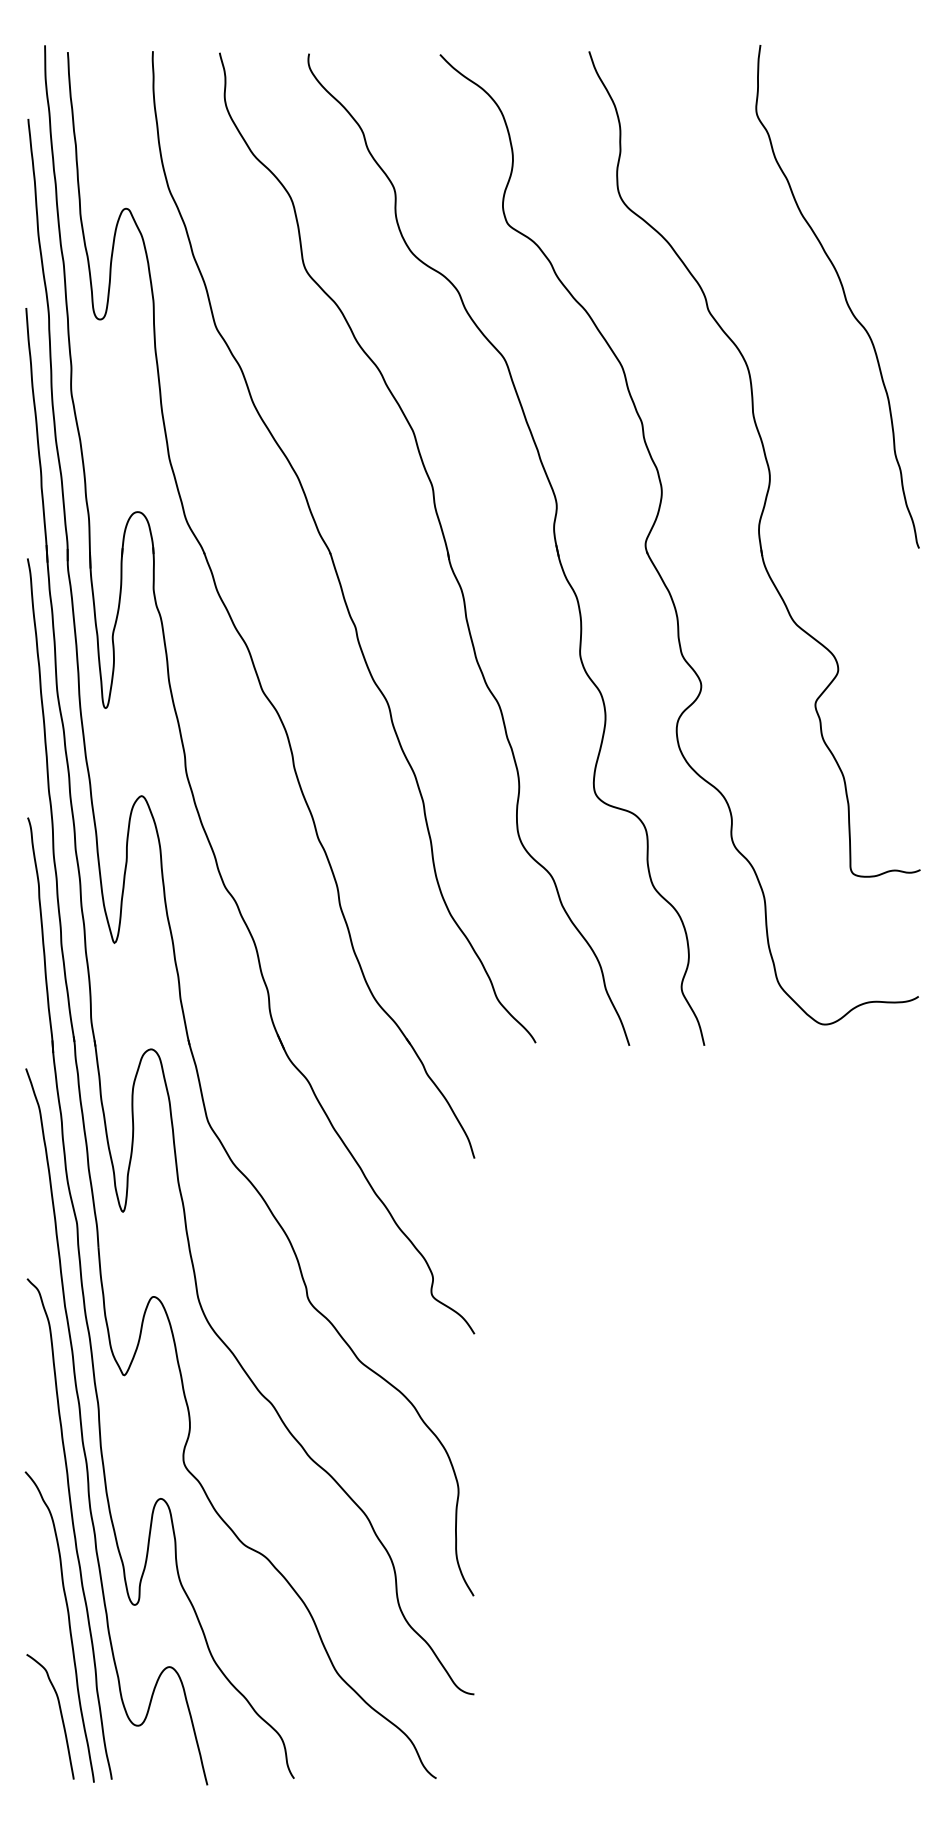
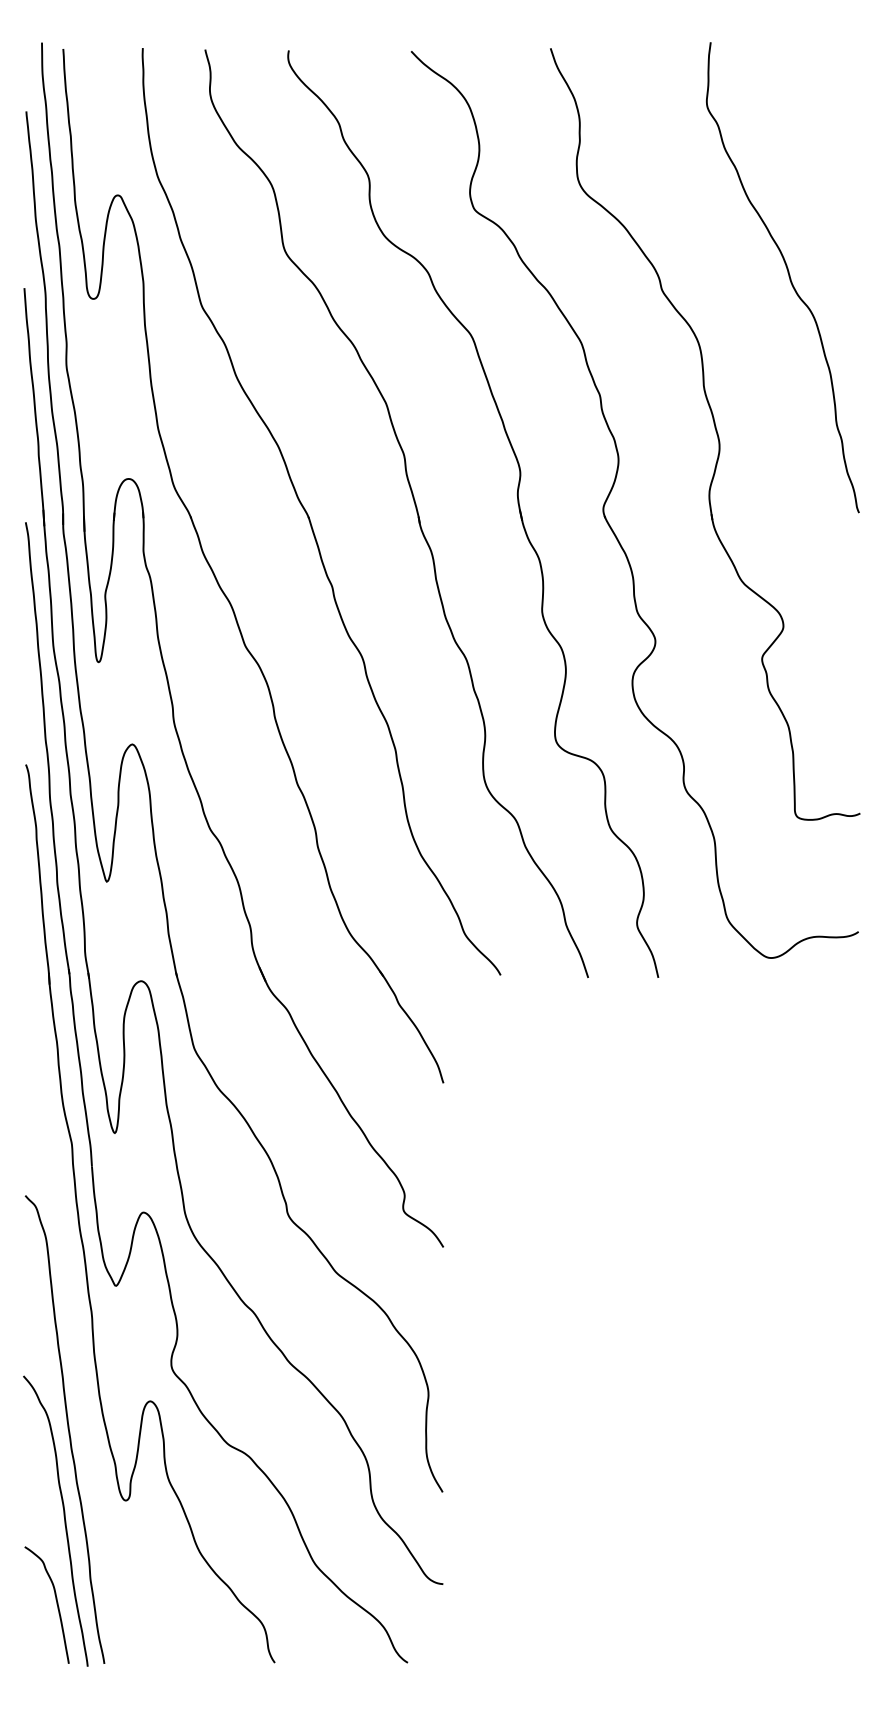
curve: (82, 1426) -> (76, 1333), removed

